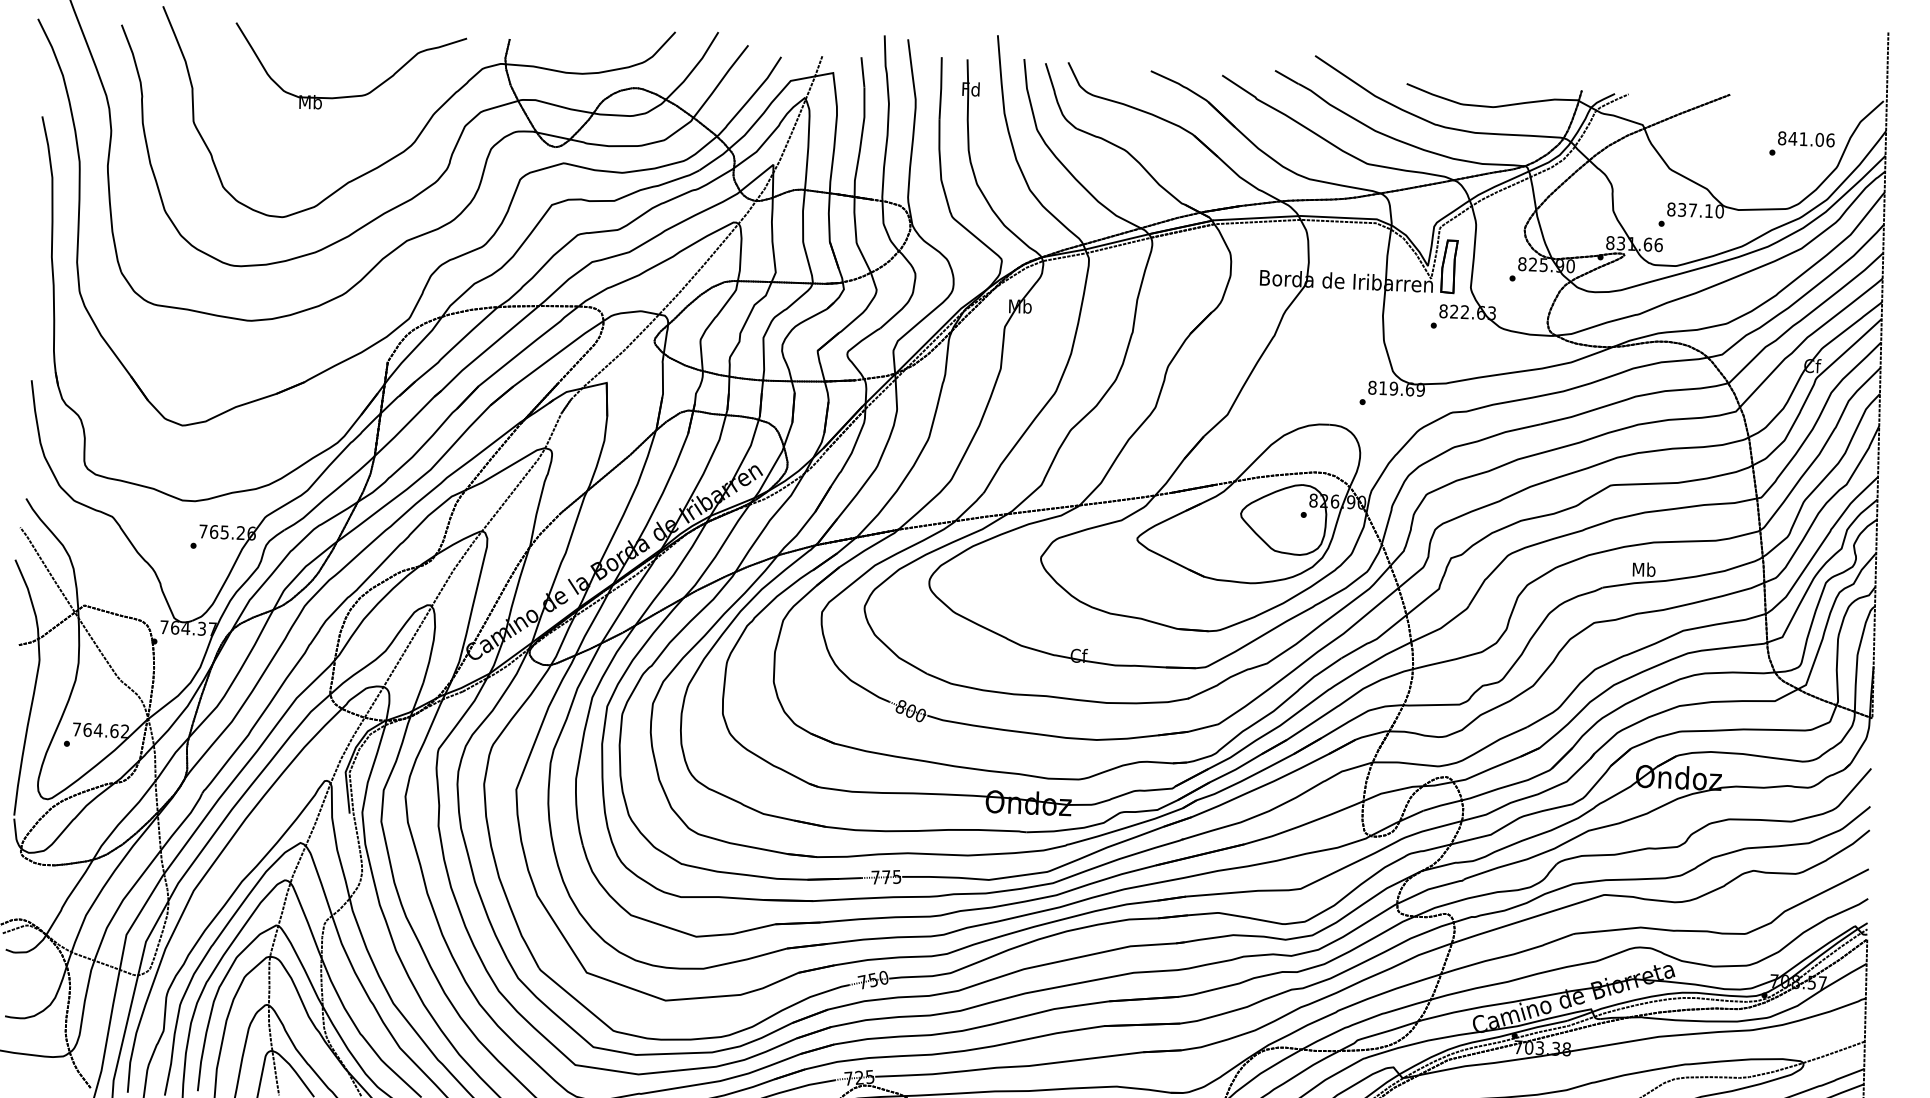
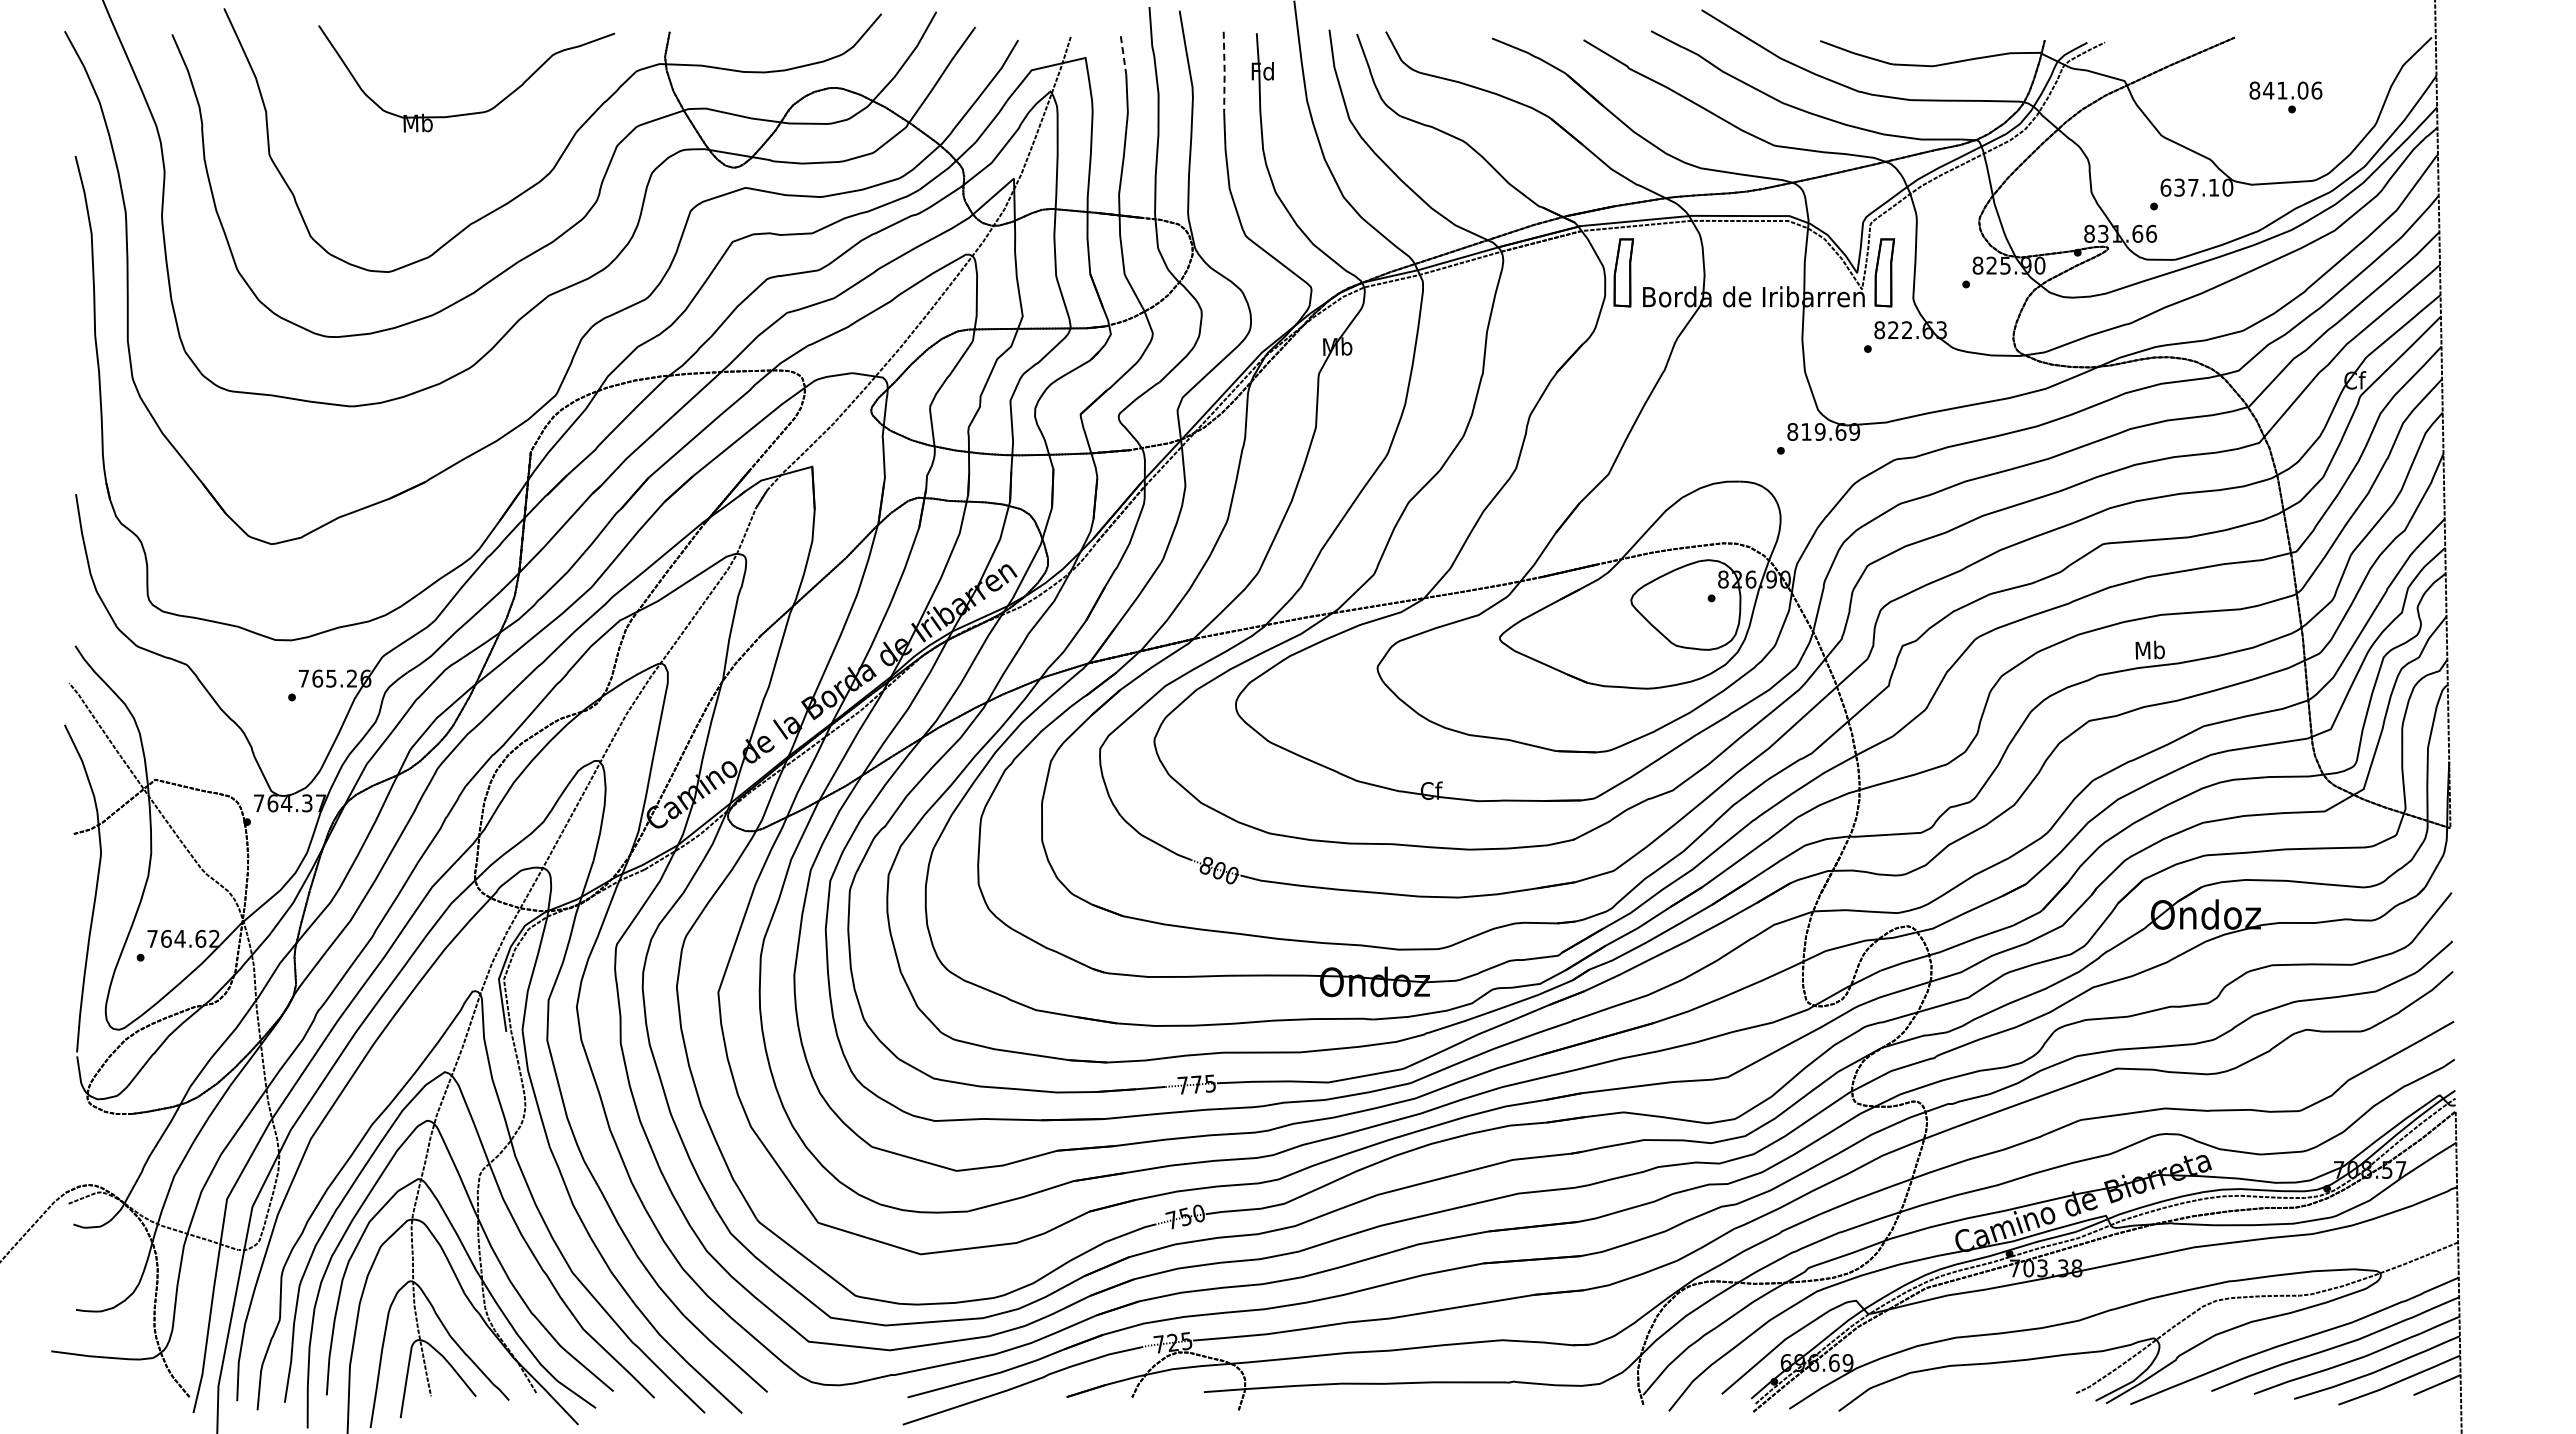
line: (862, 72) -> (1123, 55), solid -> dashed
line: (941, 88) -> (1224, 72), solid -> dashed
text: (1806, 139) -> (2285, 90), moved
text: (1671, 209) -> (2165, 187), 837.10 -> 637.10
part: (1245, 257) -> (1623, 272), added

